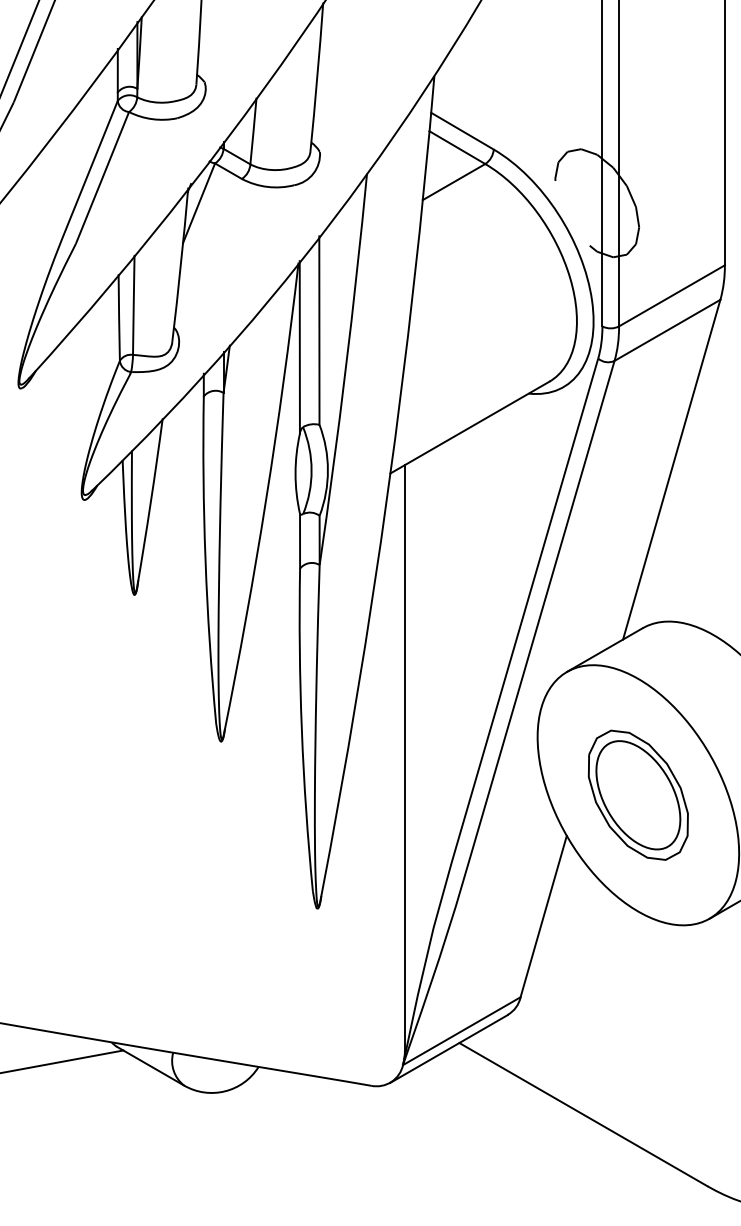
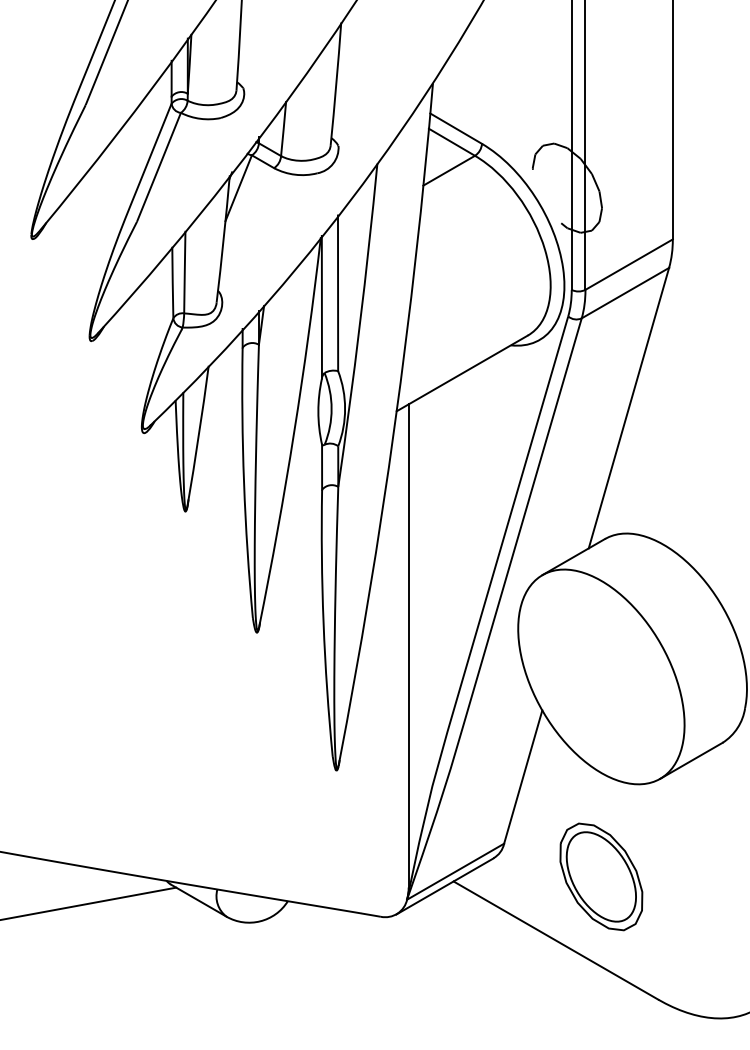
part: (638, 794) -> (601, 876), moved

